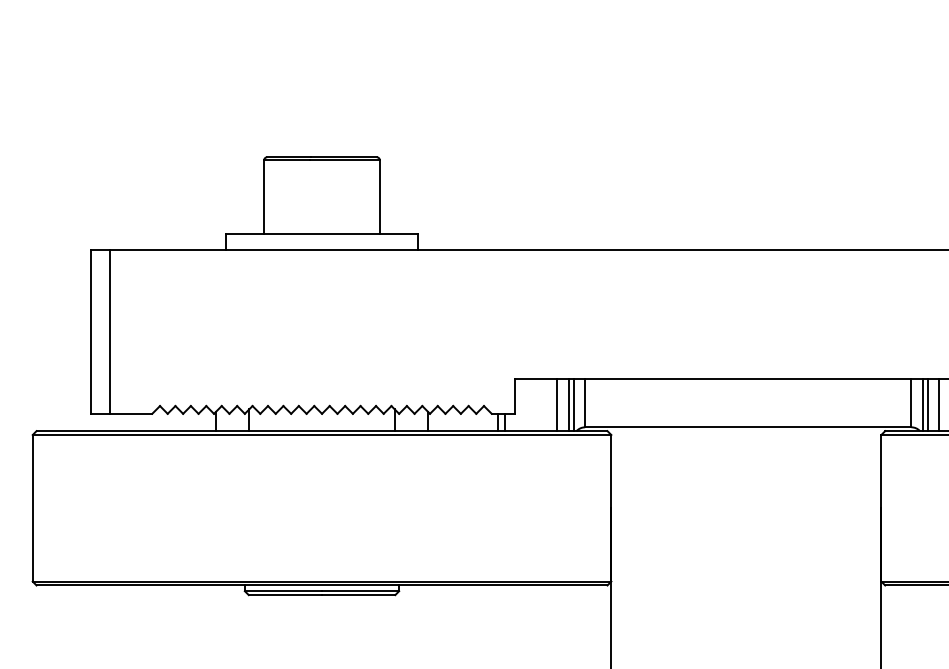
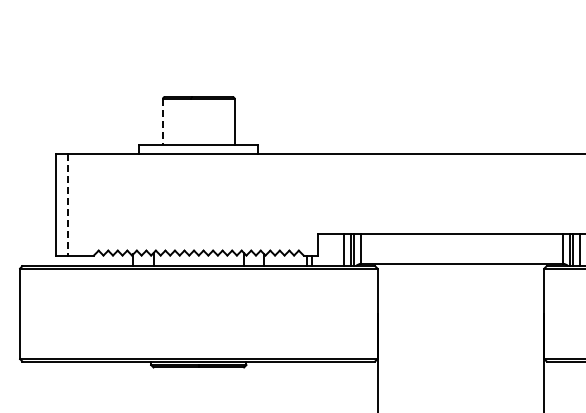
line: (264, 196) -> (163, 121), solid -> dashed
line: (109, 331) -> (67, 204), solid -> dashed

